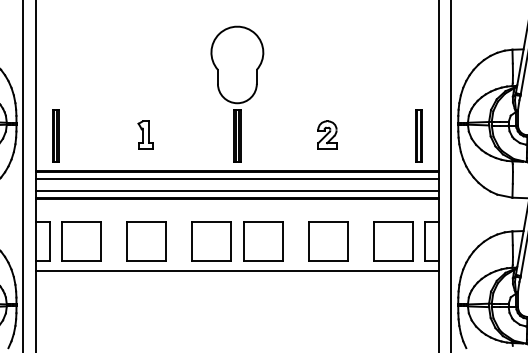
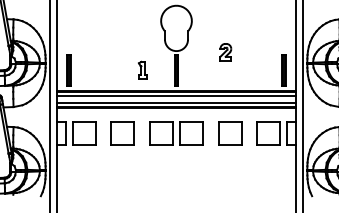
part: (144, 134) -> (142, 69), moved
part: (326, 135) -> (225, 52), moved
line: (237, 271) -> (176, 150), removed

